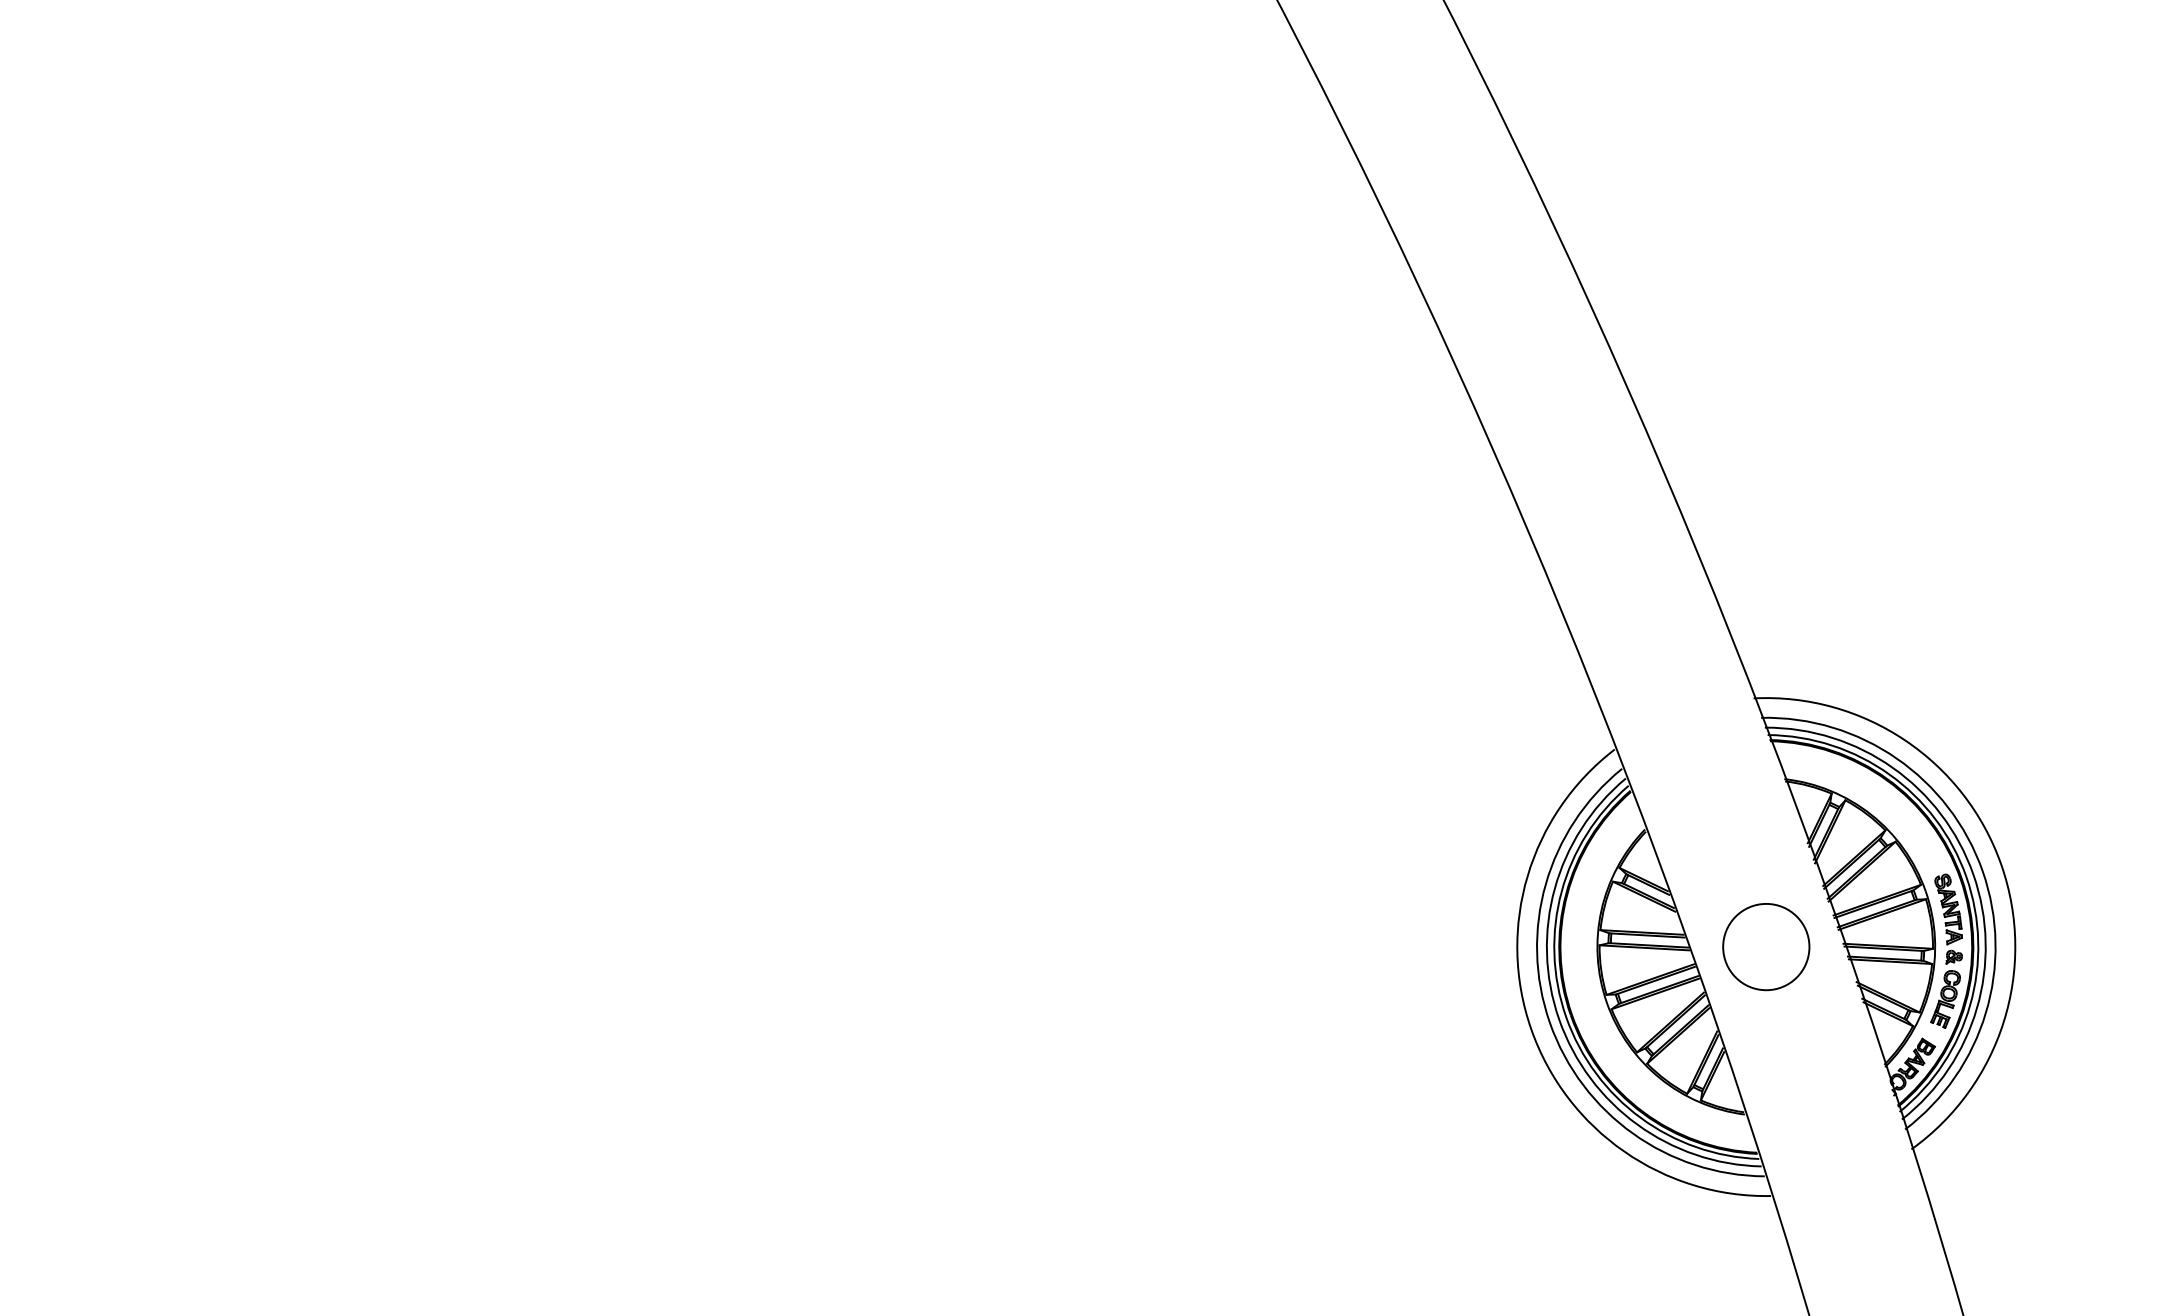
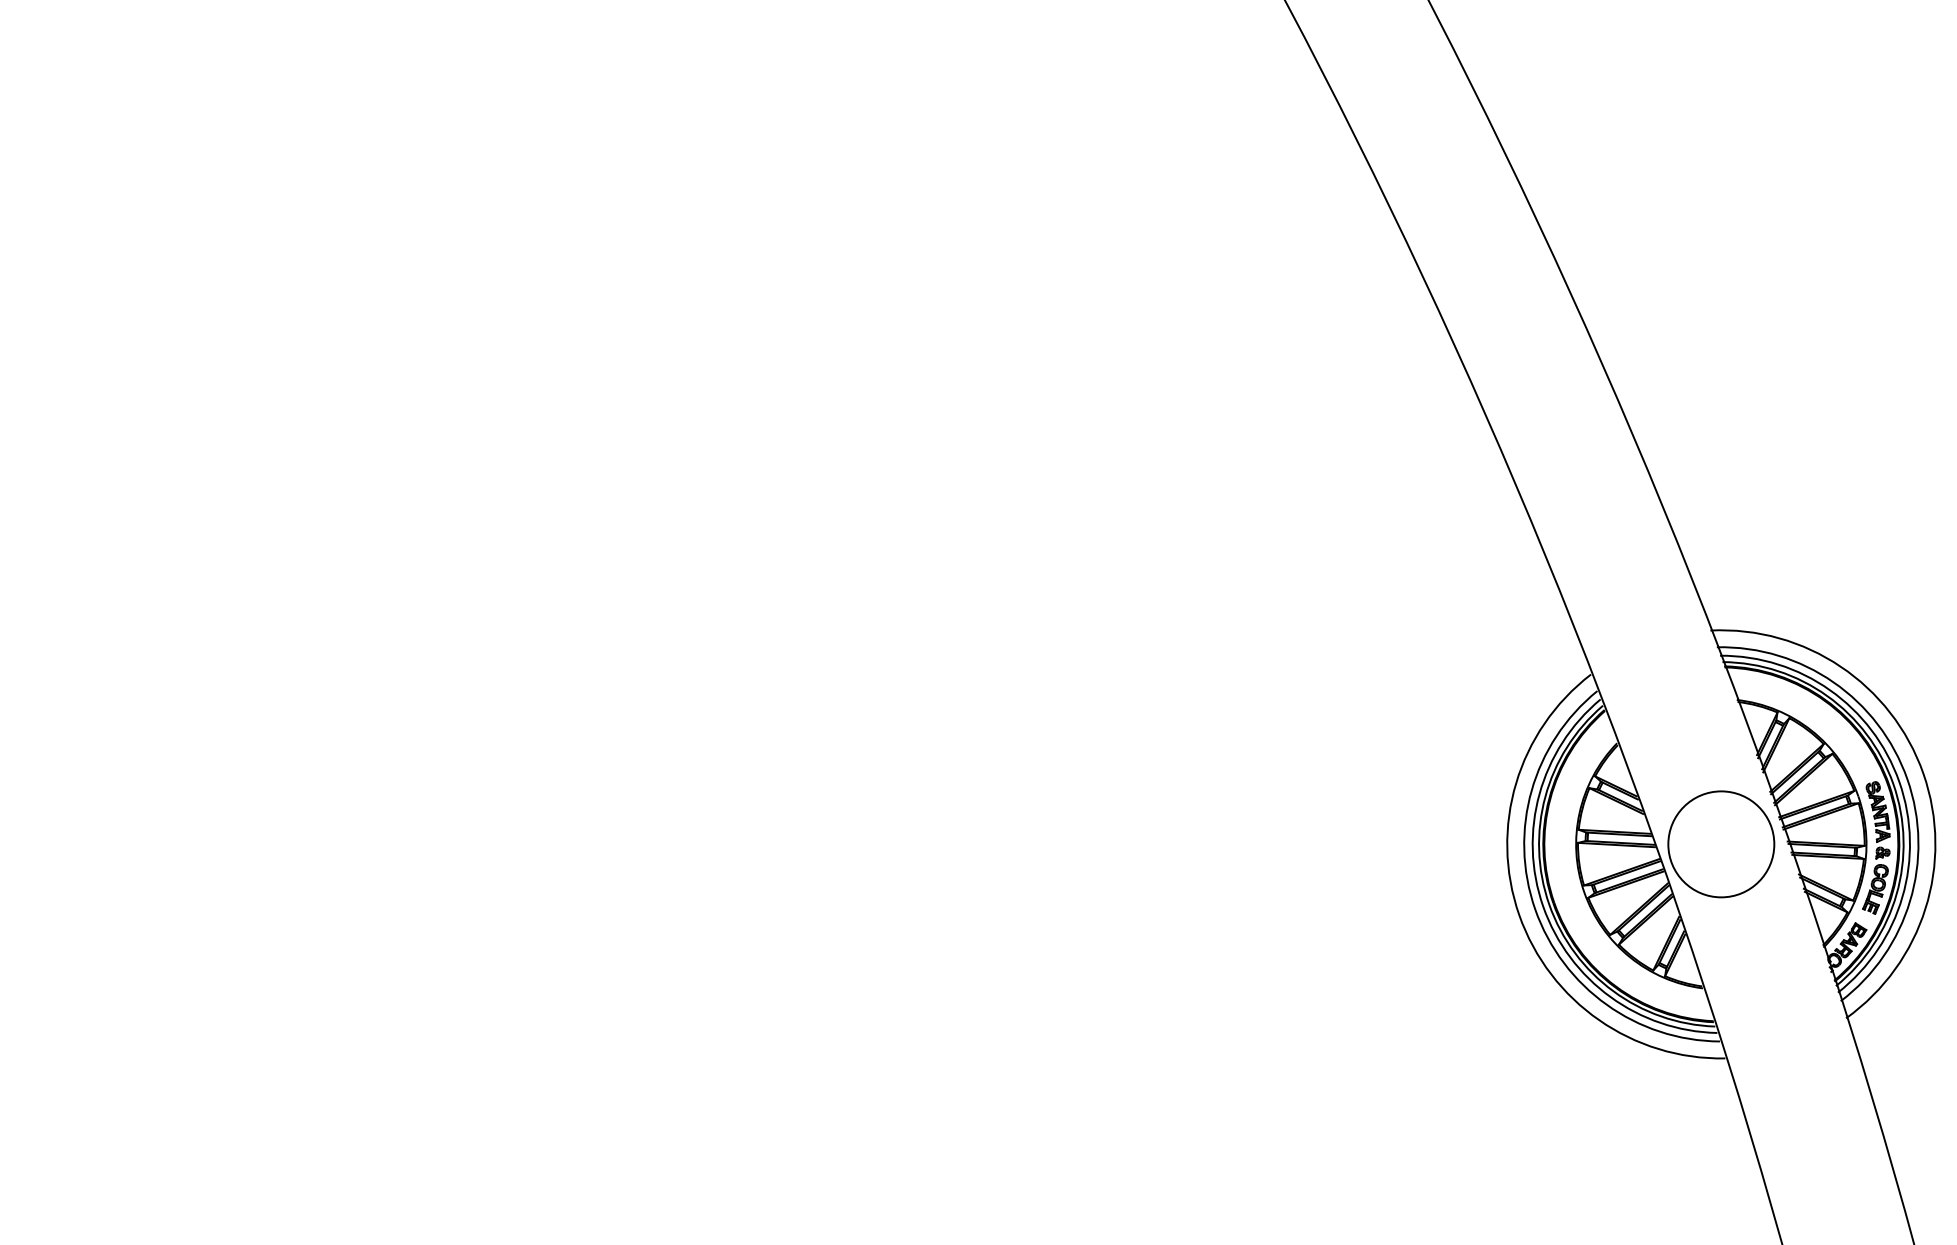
circle: (1766, 947) -> (1721, 844), size x1.43

